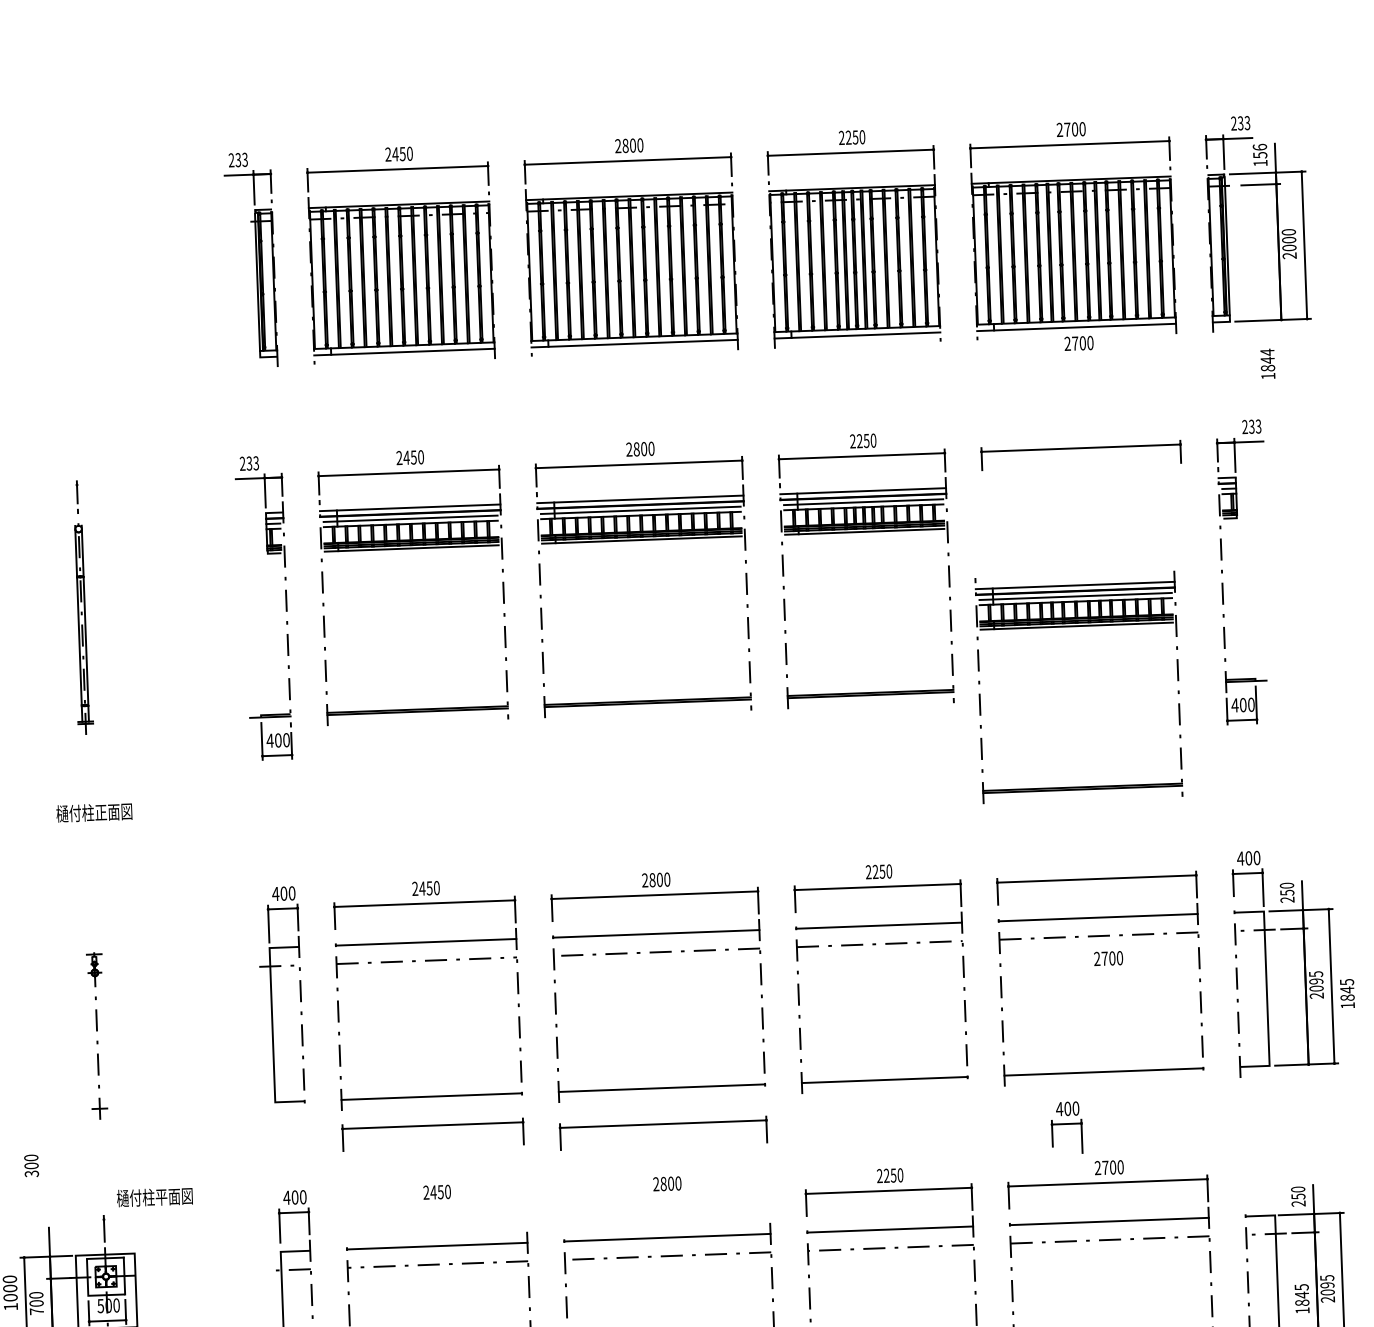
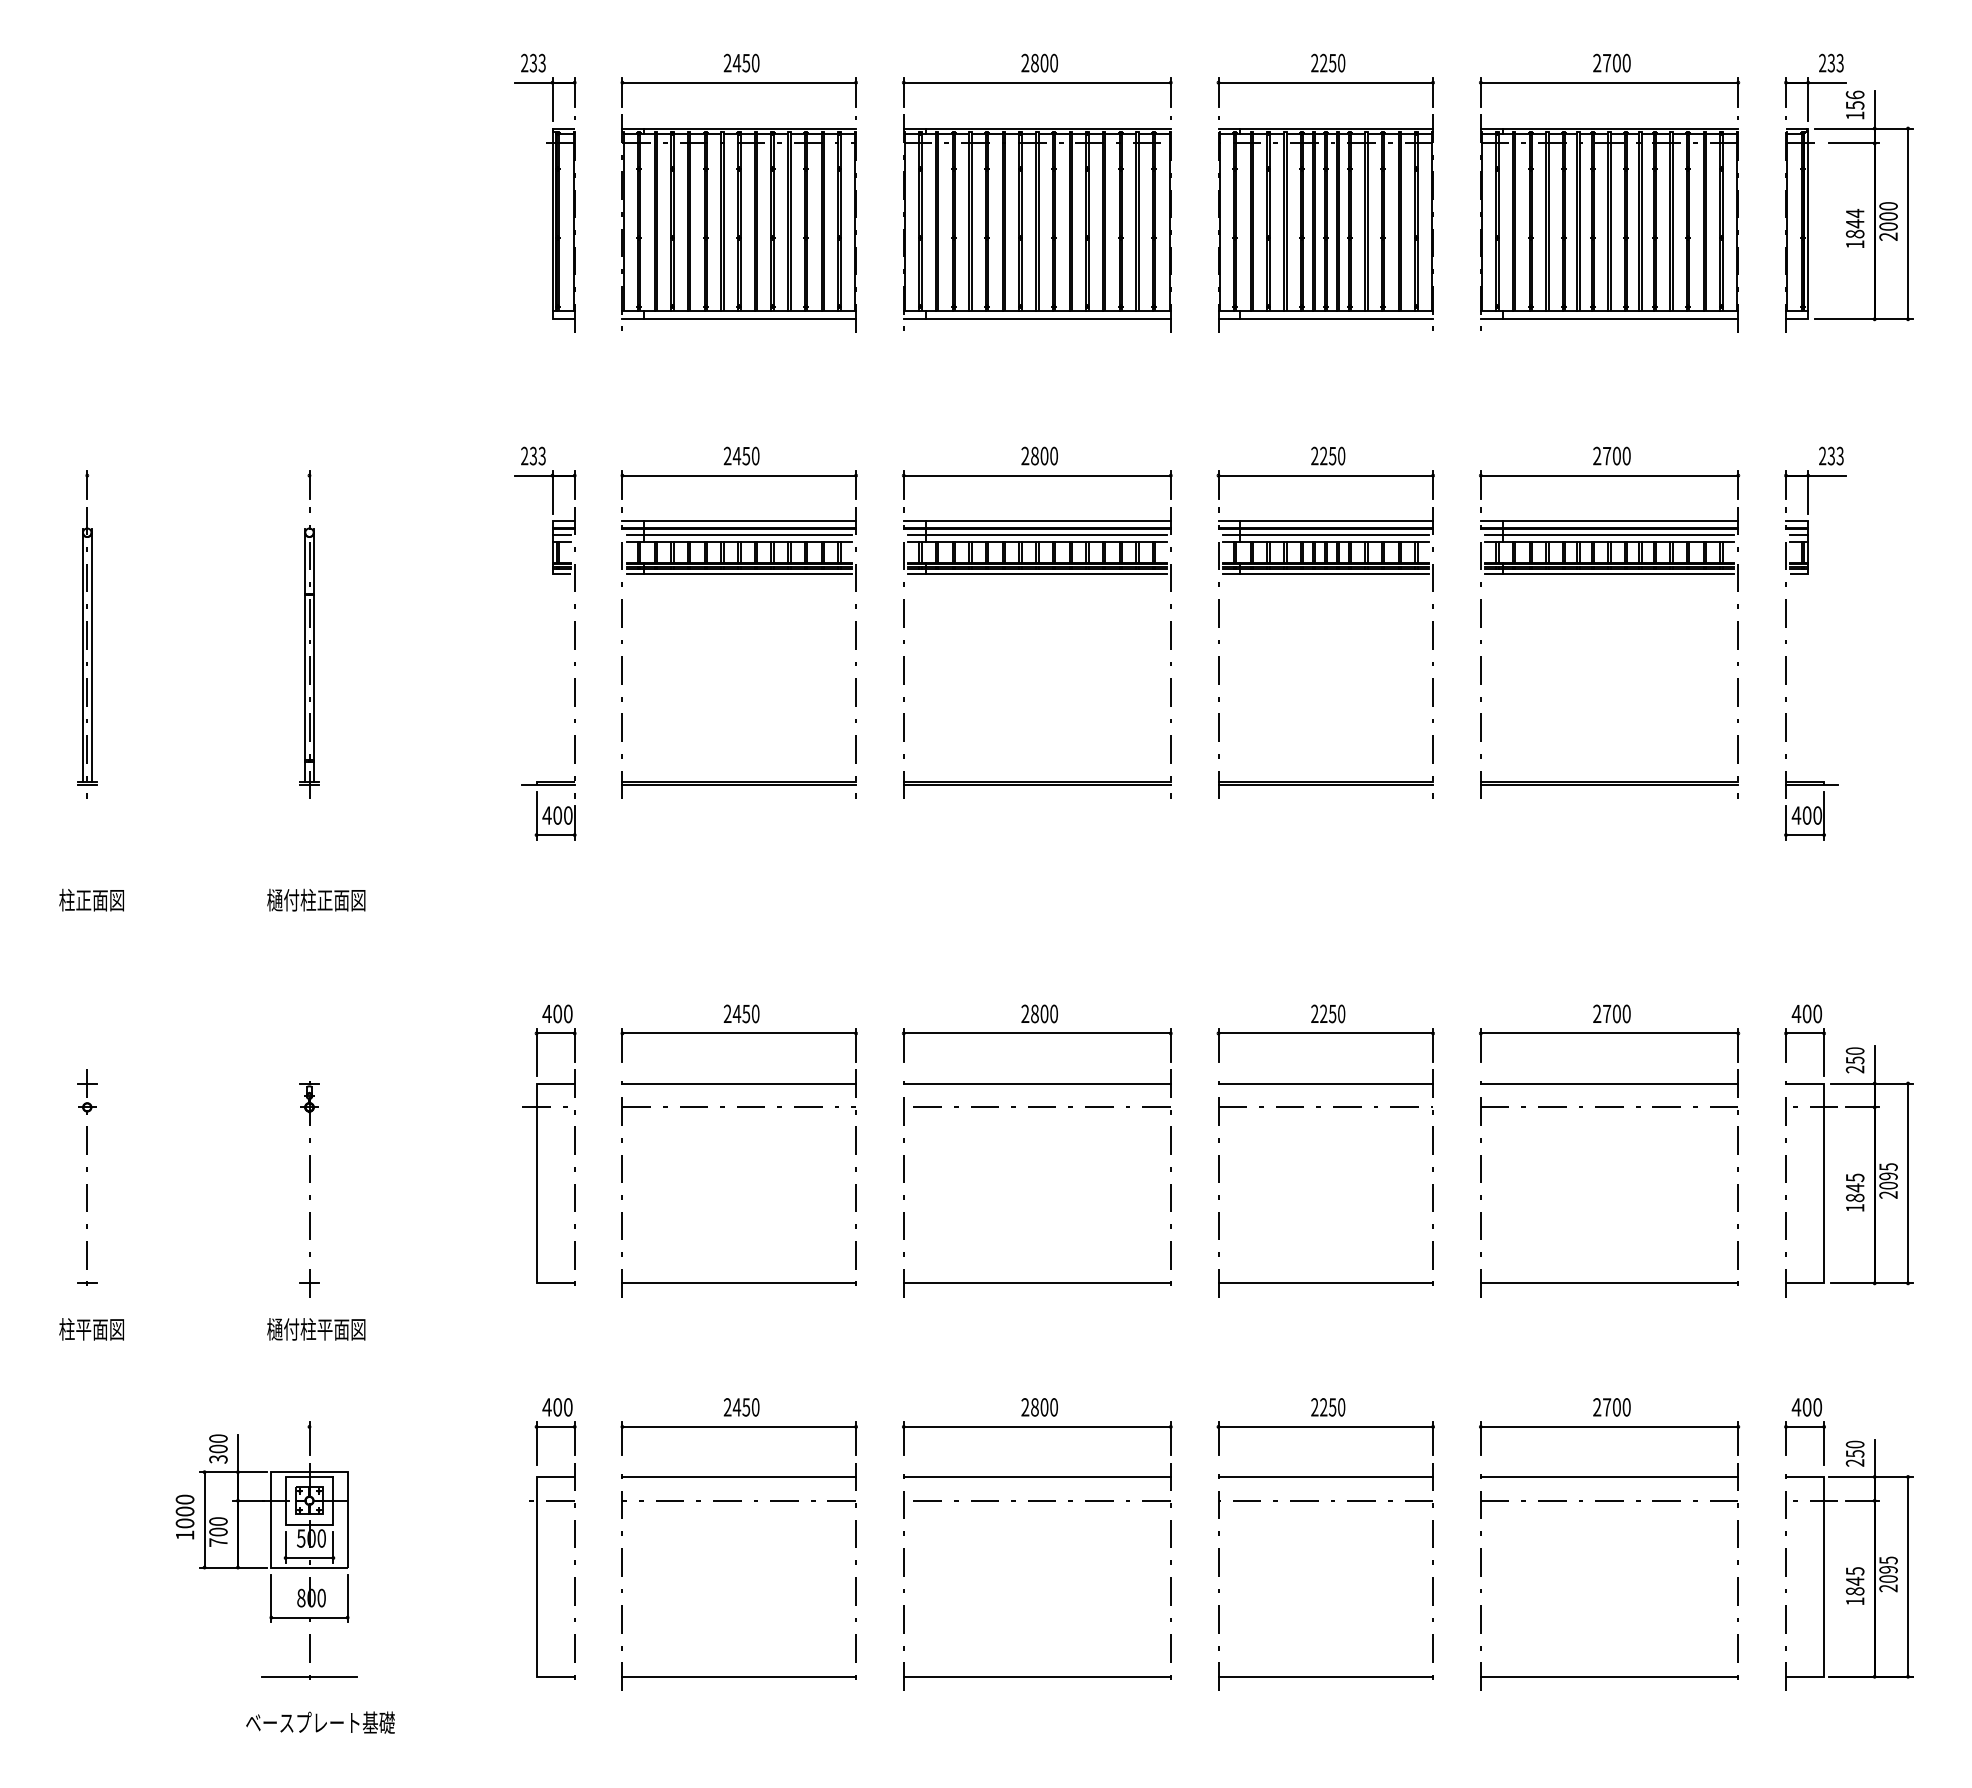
text: (1078, 343) -> (1611, 455), moved
text: (1268, 363) -> (1855, 228), moved
part: (1076, 626) -> (1609, 574), moved
text: (1108, 958) -> (1611, 1013), moved
text: (1347, 993) -> (1855, 1192), moved
part: (663, 1124) -> (1037, 1427), moved
part: (432, 1126) -> (738, 1427), moved
part: (1066, 1127) -> (1804, 1431), moved
text: (31, 1165) -> (218, 1448), moved
text: (154, 1197) -> (316, 1329), moved

